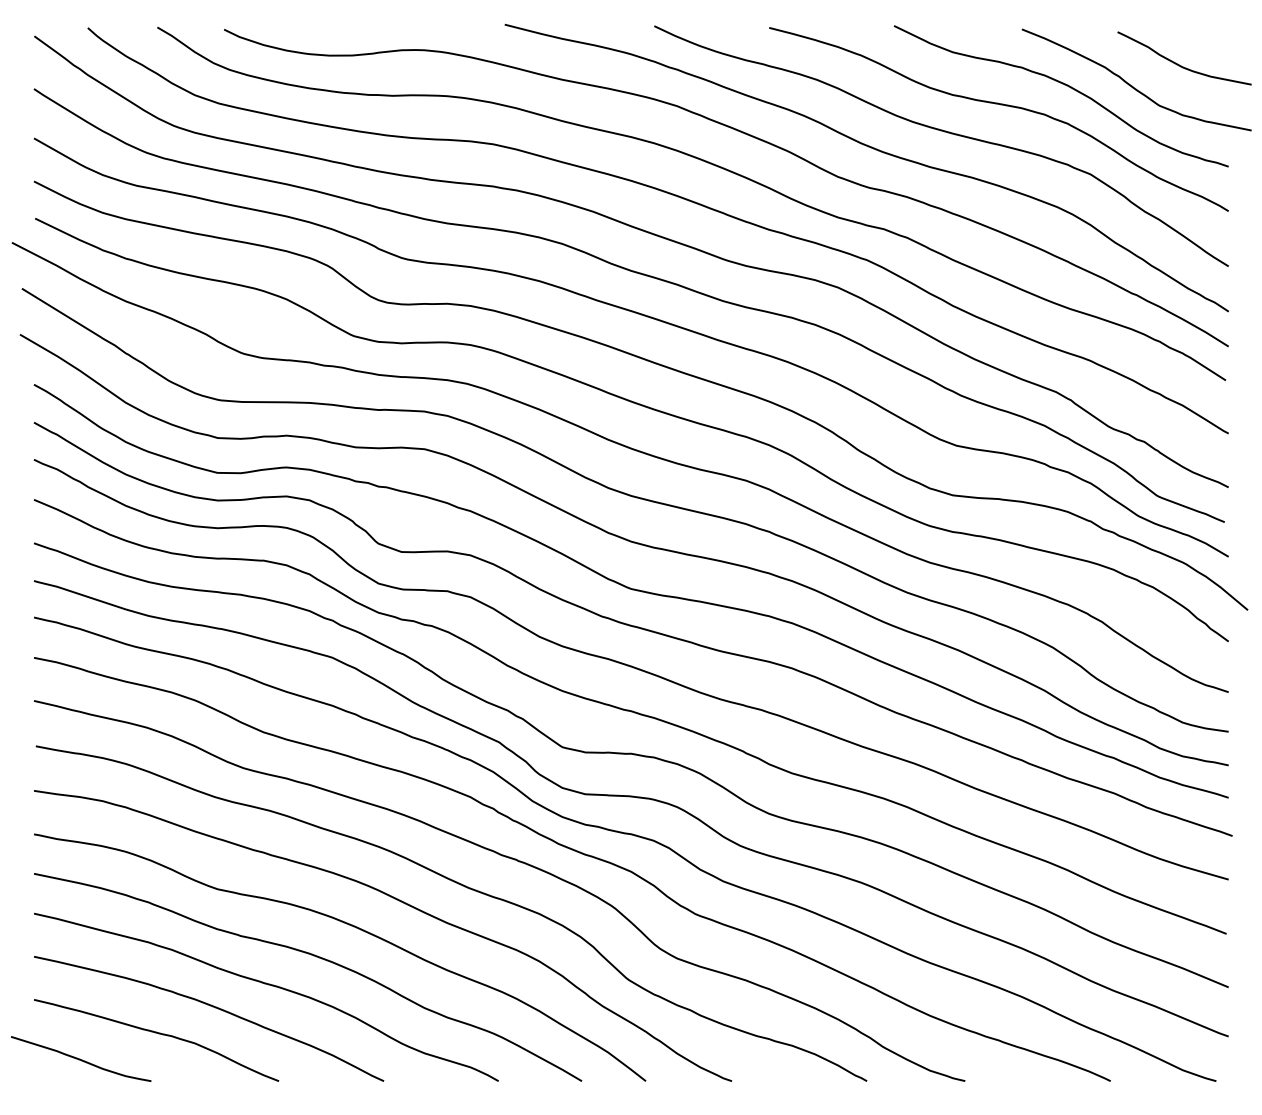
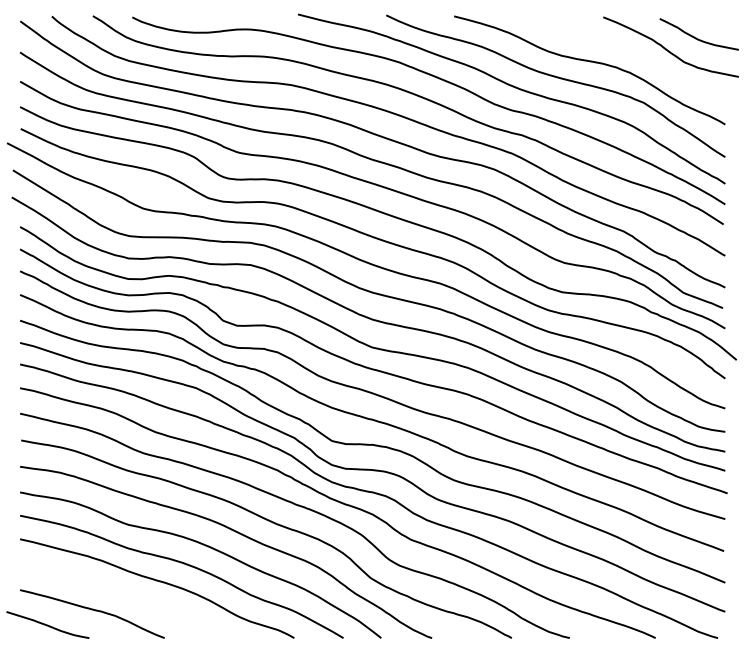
curve: (1062, 85) -> (627, 50), removed
curve: (214, 1008) -> (126, 595), removed

